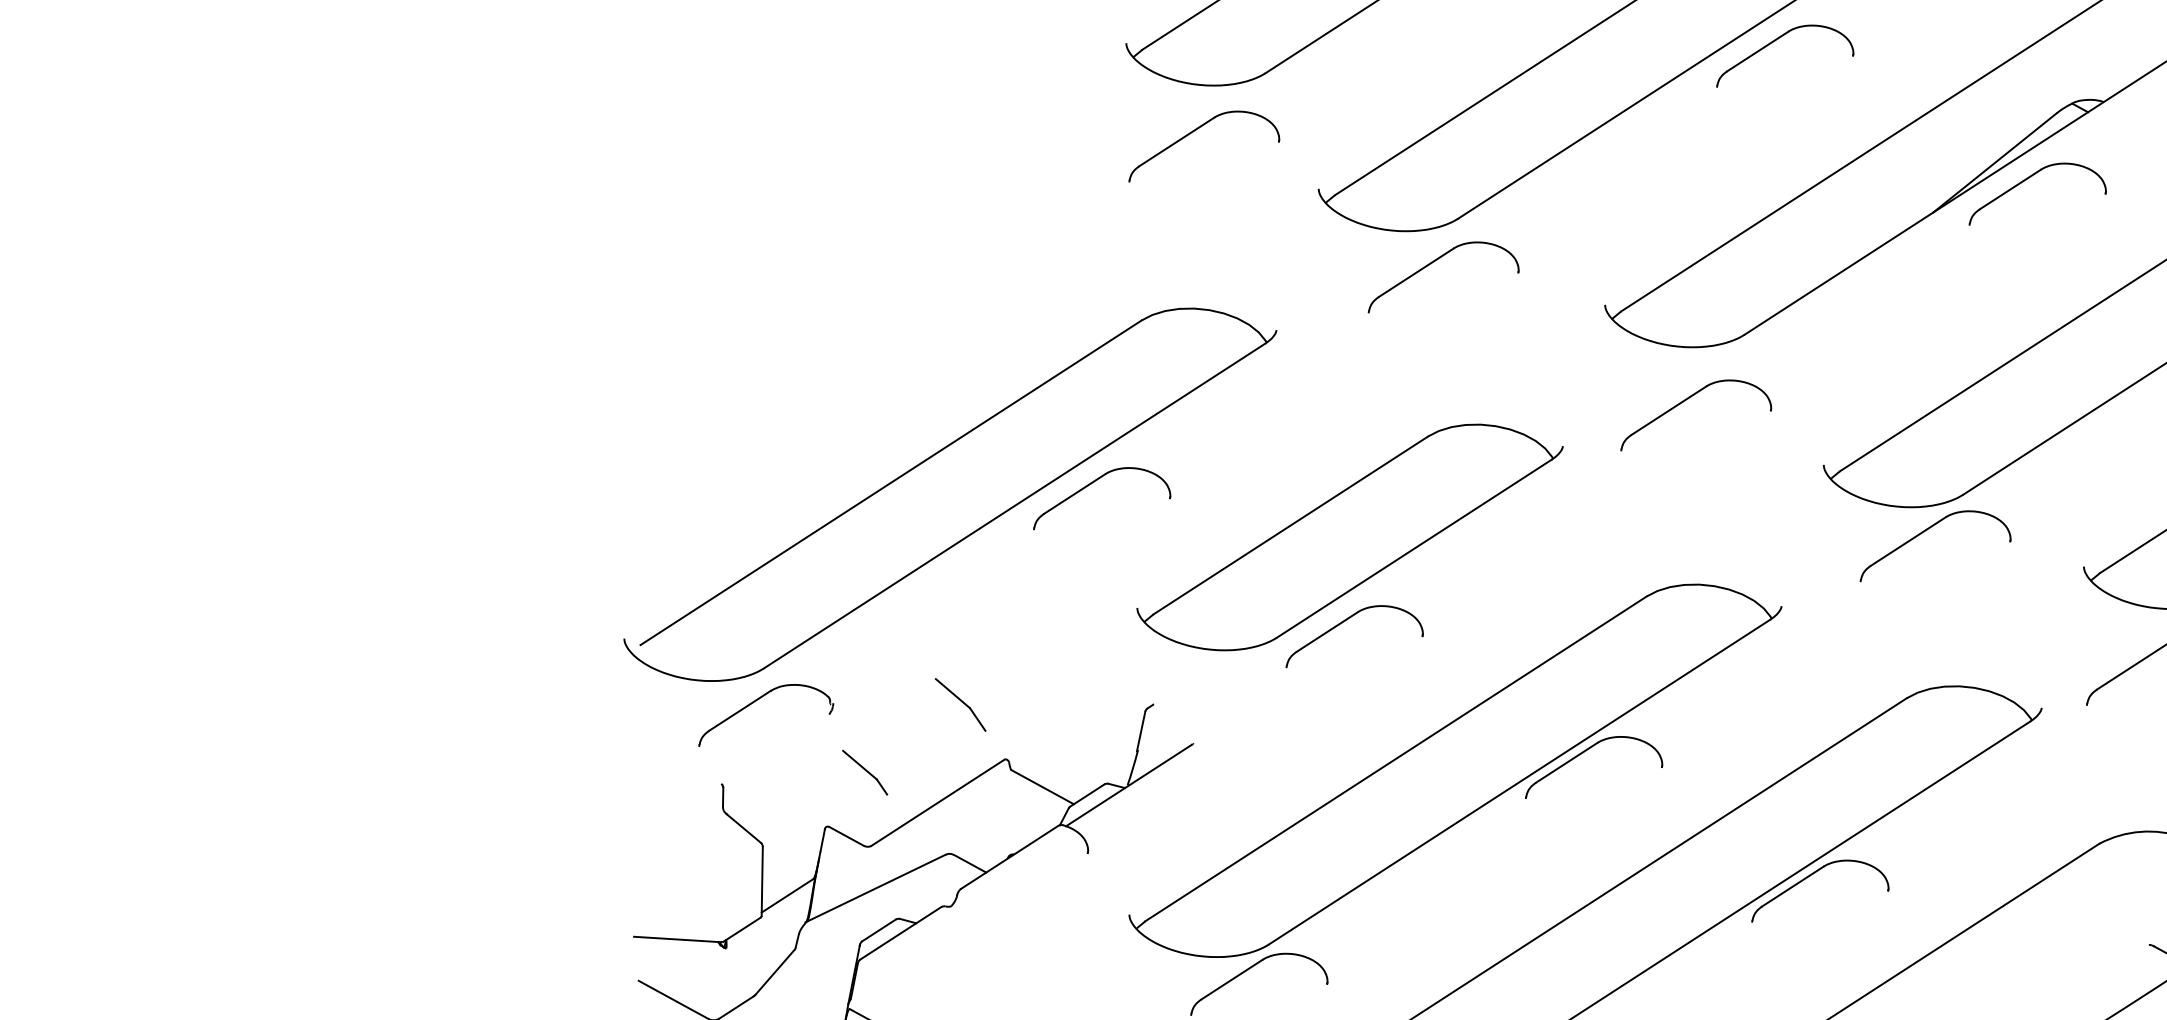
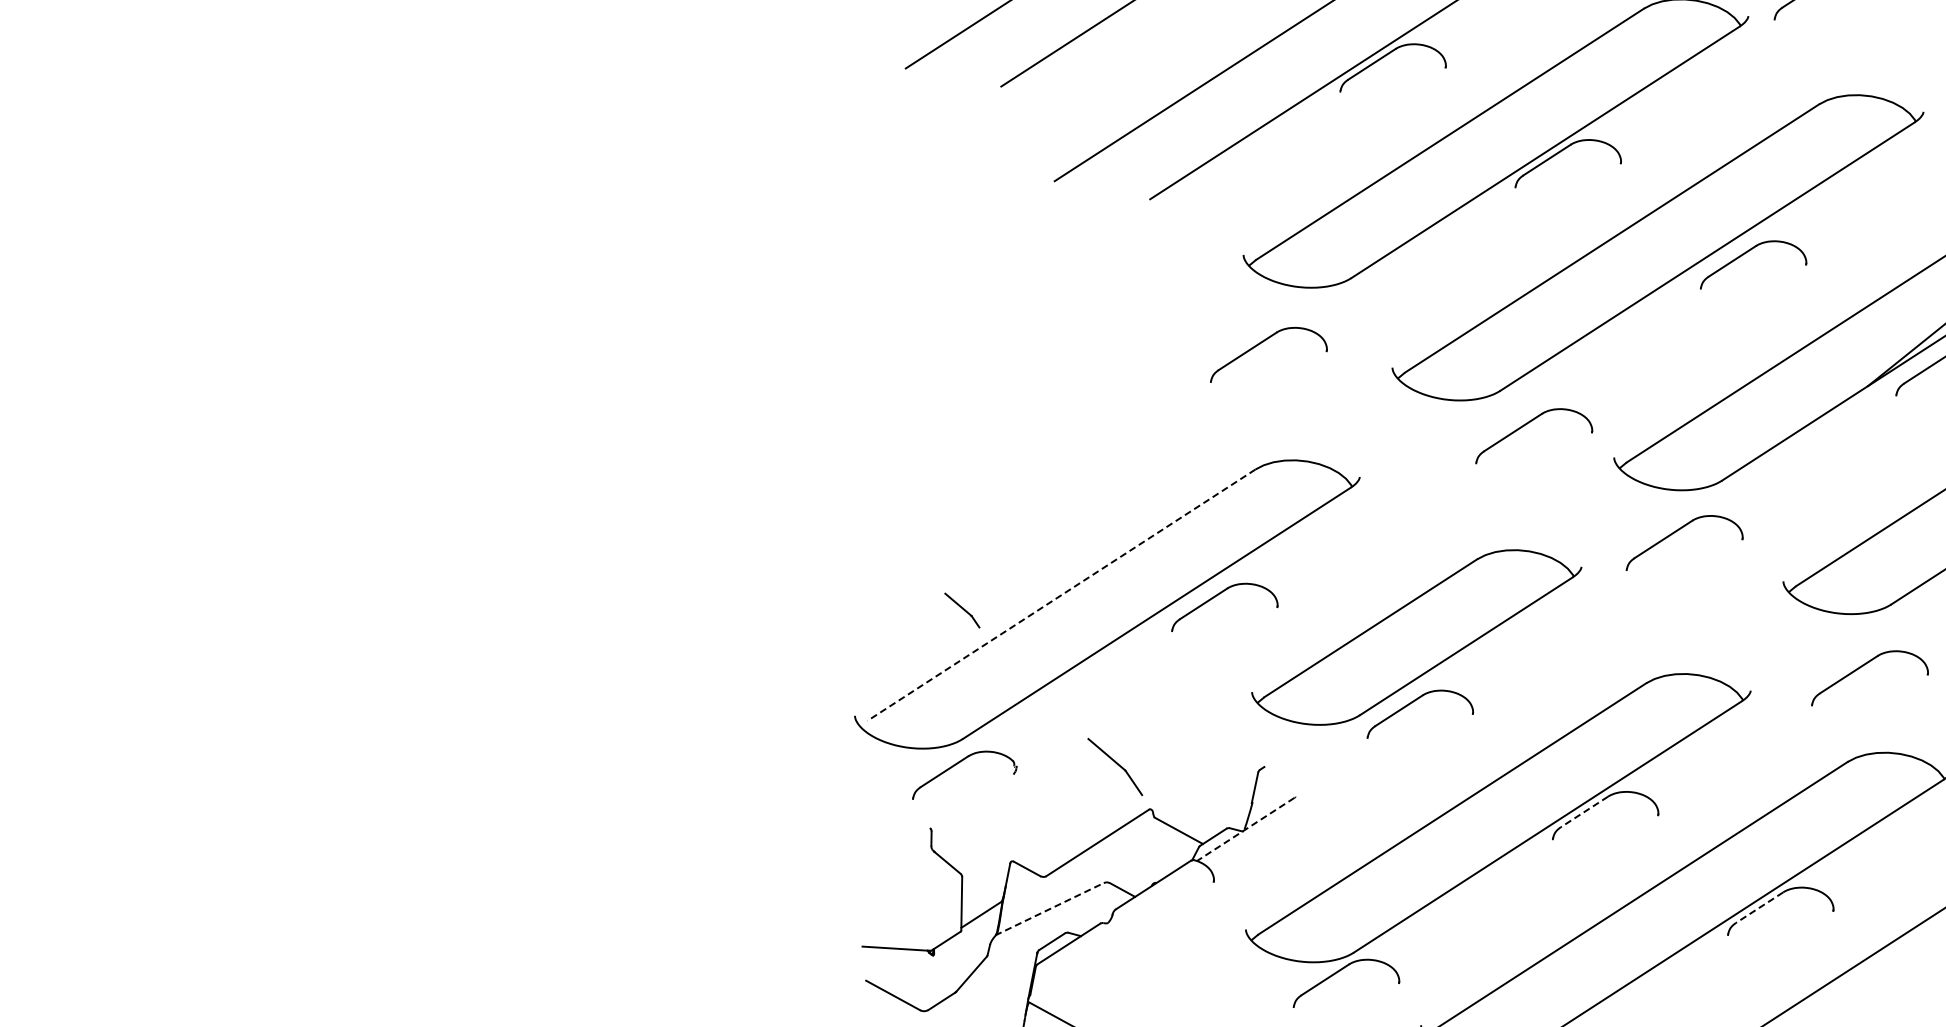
part: (1193, 133) -> (1260, 344), moved
part: (1435, 262) -> (1527, 424), moved
line: (891, 483) -> (1061, 595), solid -> dashed
part: (1927, 530) -> (1863, 666), moved
part: (960, 705) -> (1115, 767), size x1.4
line: (1566, 763) -> (1584, 812), solid -> dashed
part: (865, 772) -> (962, 610), moved
line: (1128, 785) -> (1245, 829), solid -> dashed
line: (1792, 886) -> (1759, 907), solid -> dashed
line: (875, 888) -> (1049, 909), solid -> dashed

